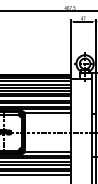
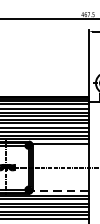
line: (47, 151) -> (60, 190), solid -> dashed

